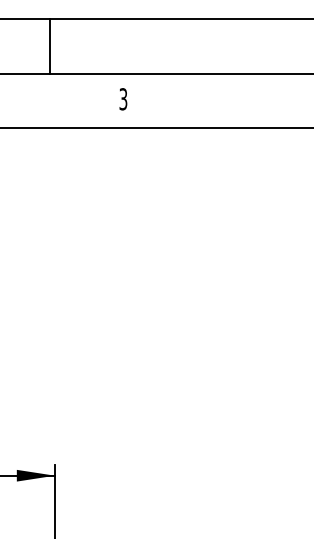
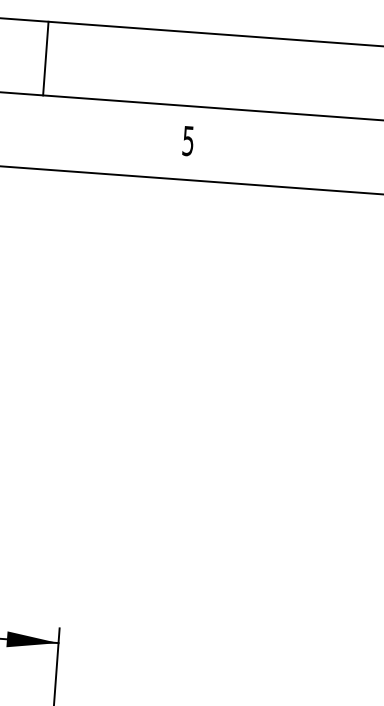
line: (50, 46) -> (46, 58), moved
text: (123, 98) -> (188, 139), 3 -> 5

